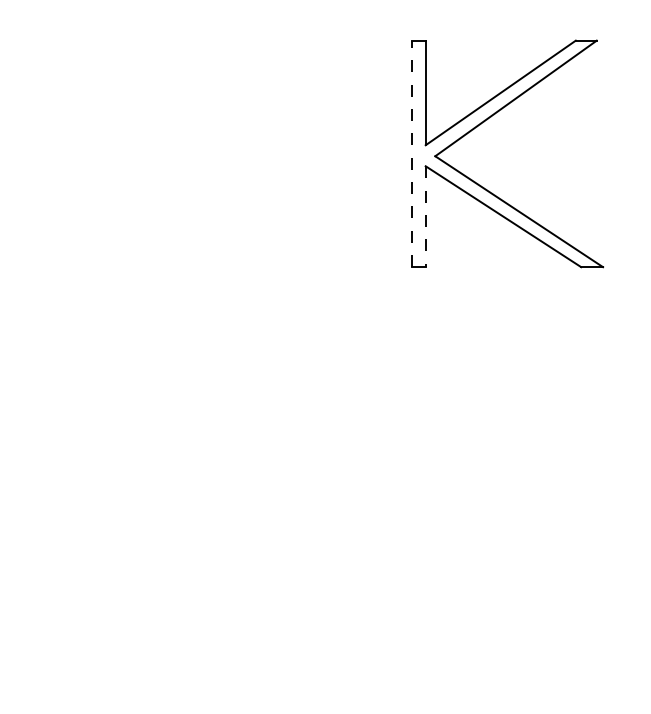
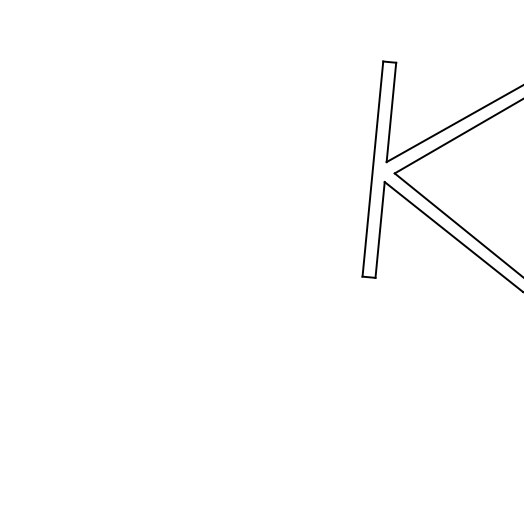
line: (412, 153) -> (373, 168), dashed -> solid
line: (425, 217) -> (379, 230), dashed -> solid

